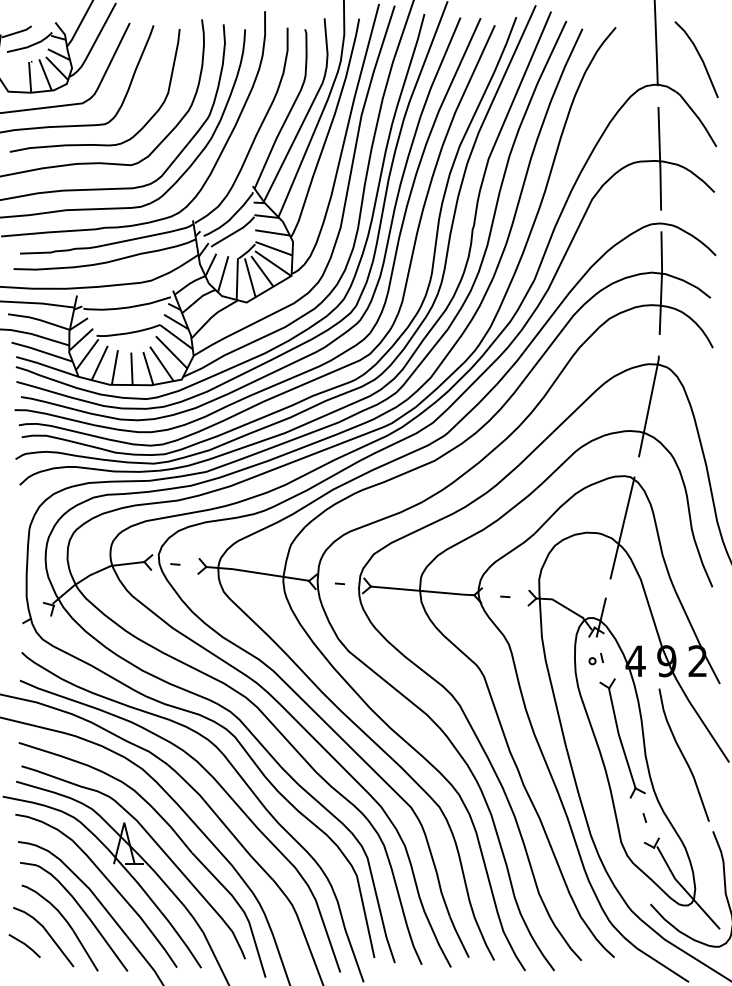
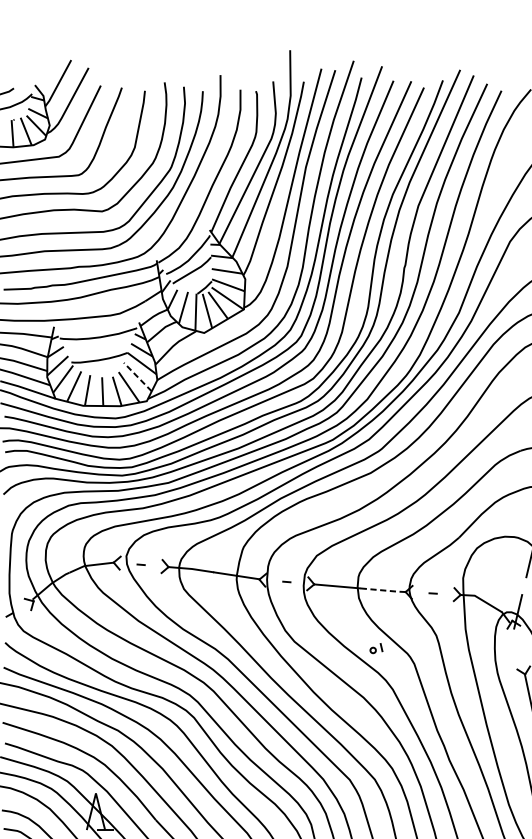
line: (171, 352) -> (137, 377), solid -> dashed
line: (449, 593) -> (383, 590), solid -> dashed
part: (595, 659) -> (375, 648), moved

